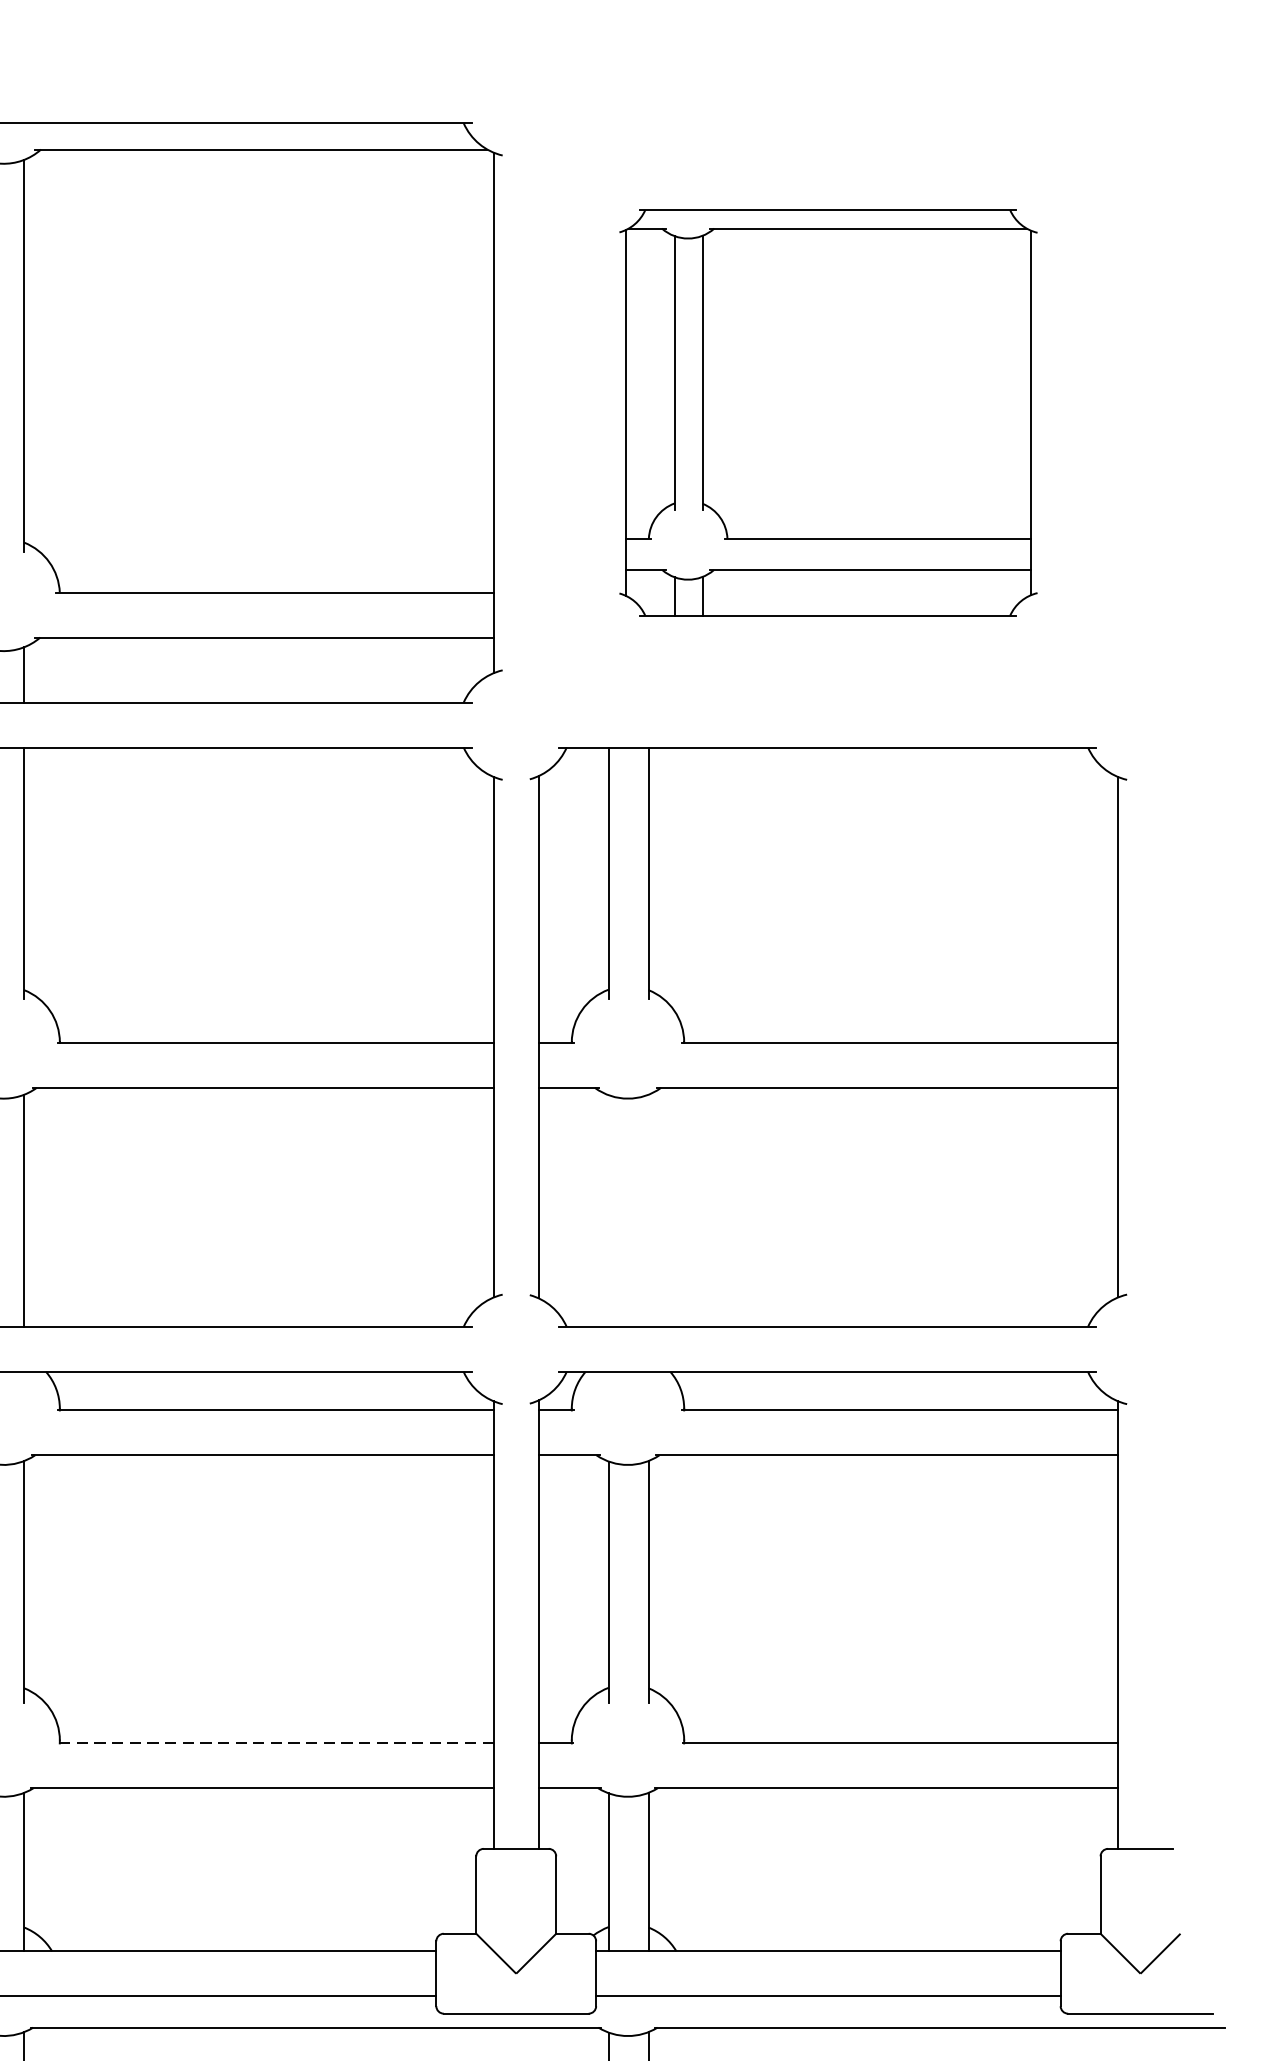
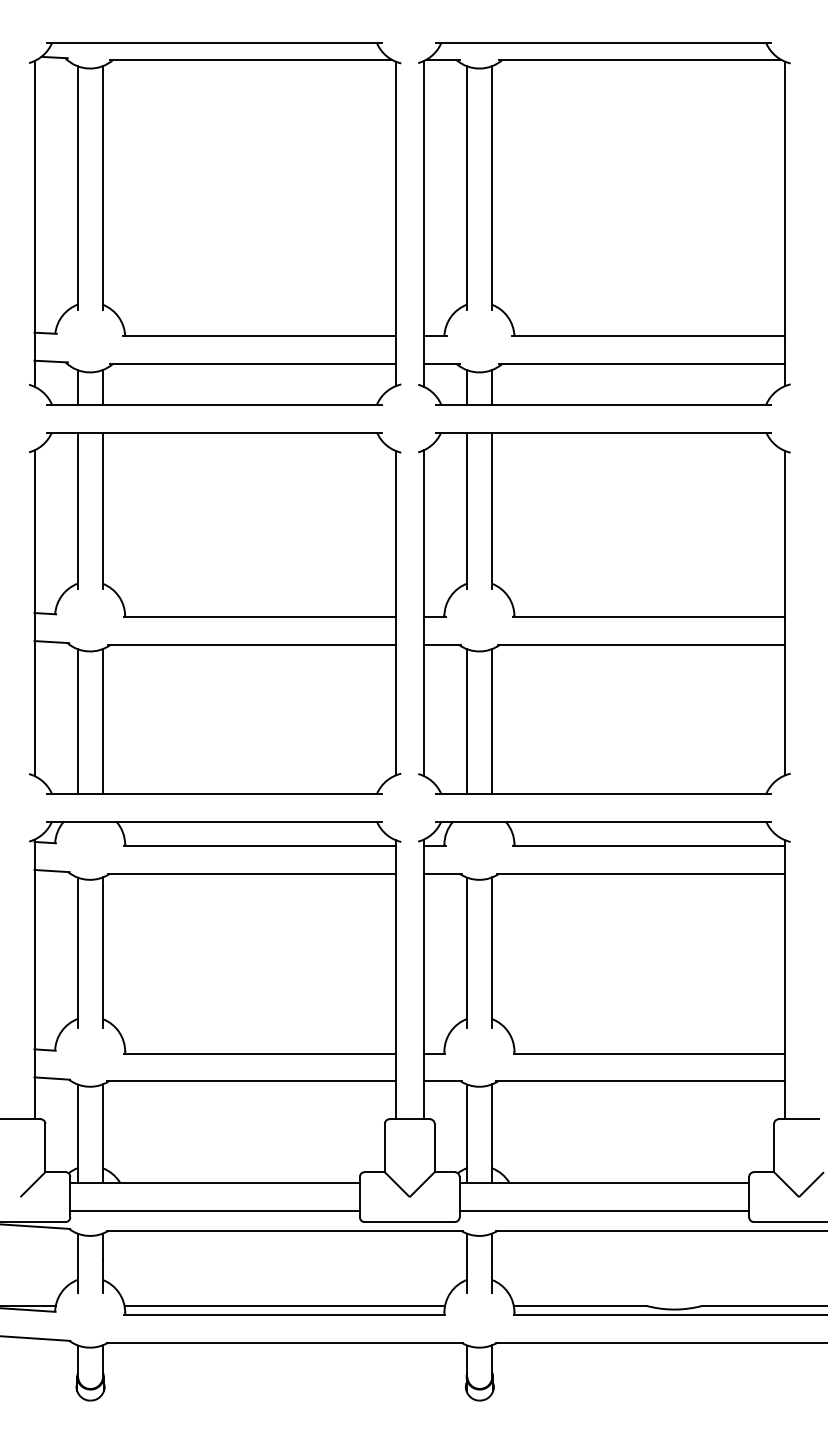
part: (828, 412) -> (604, 223), size x1.43
line: (608, 1210) -> (467, 721), added
line: (648, 1210) -> (492, 721), added
line: (276, 1743) -> (260, 1053), dashed -> solid

